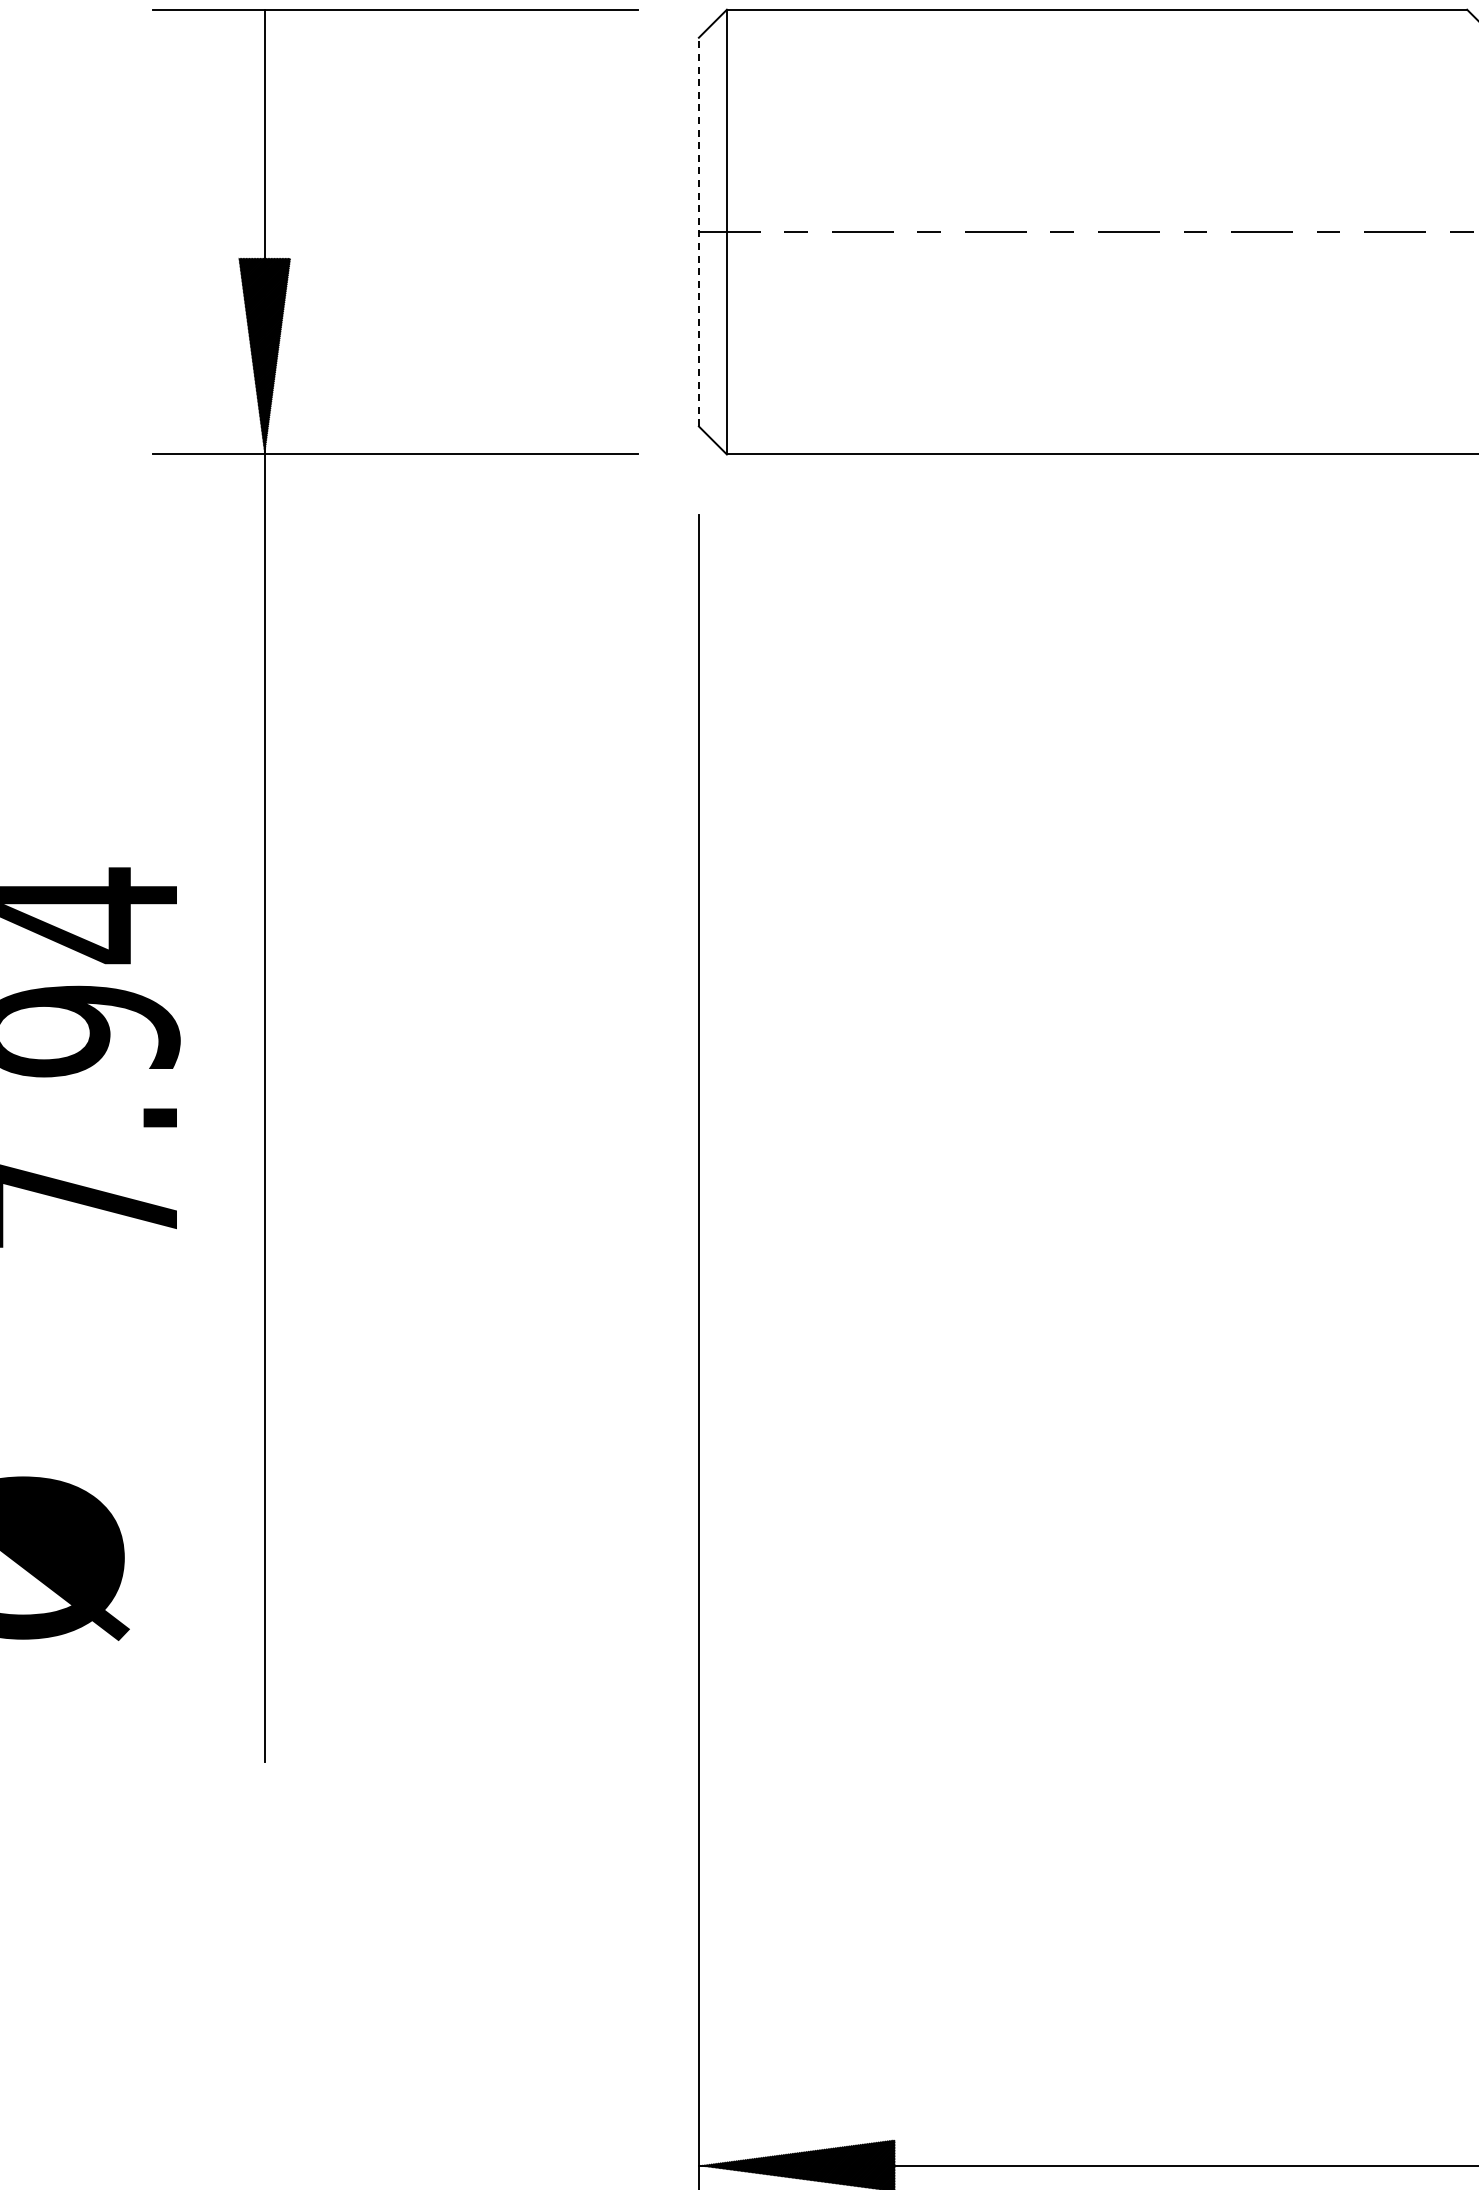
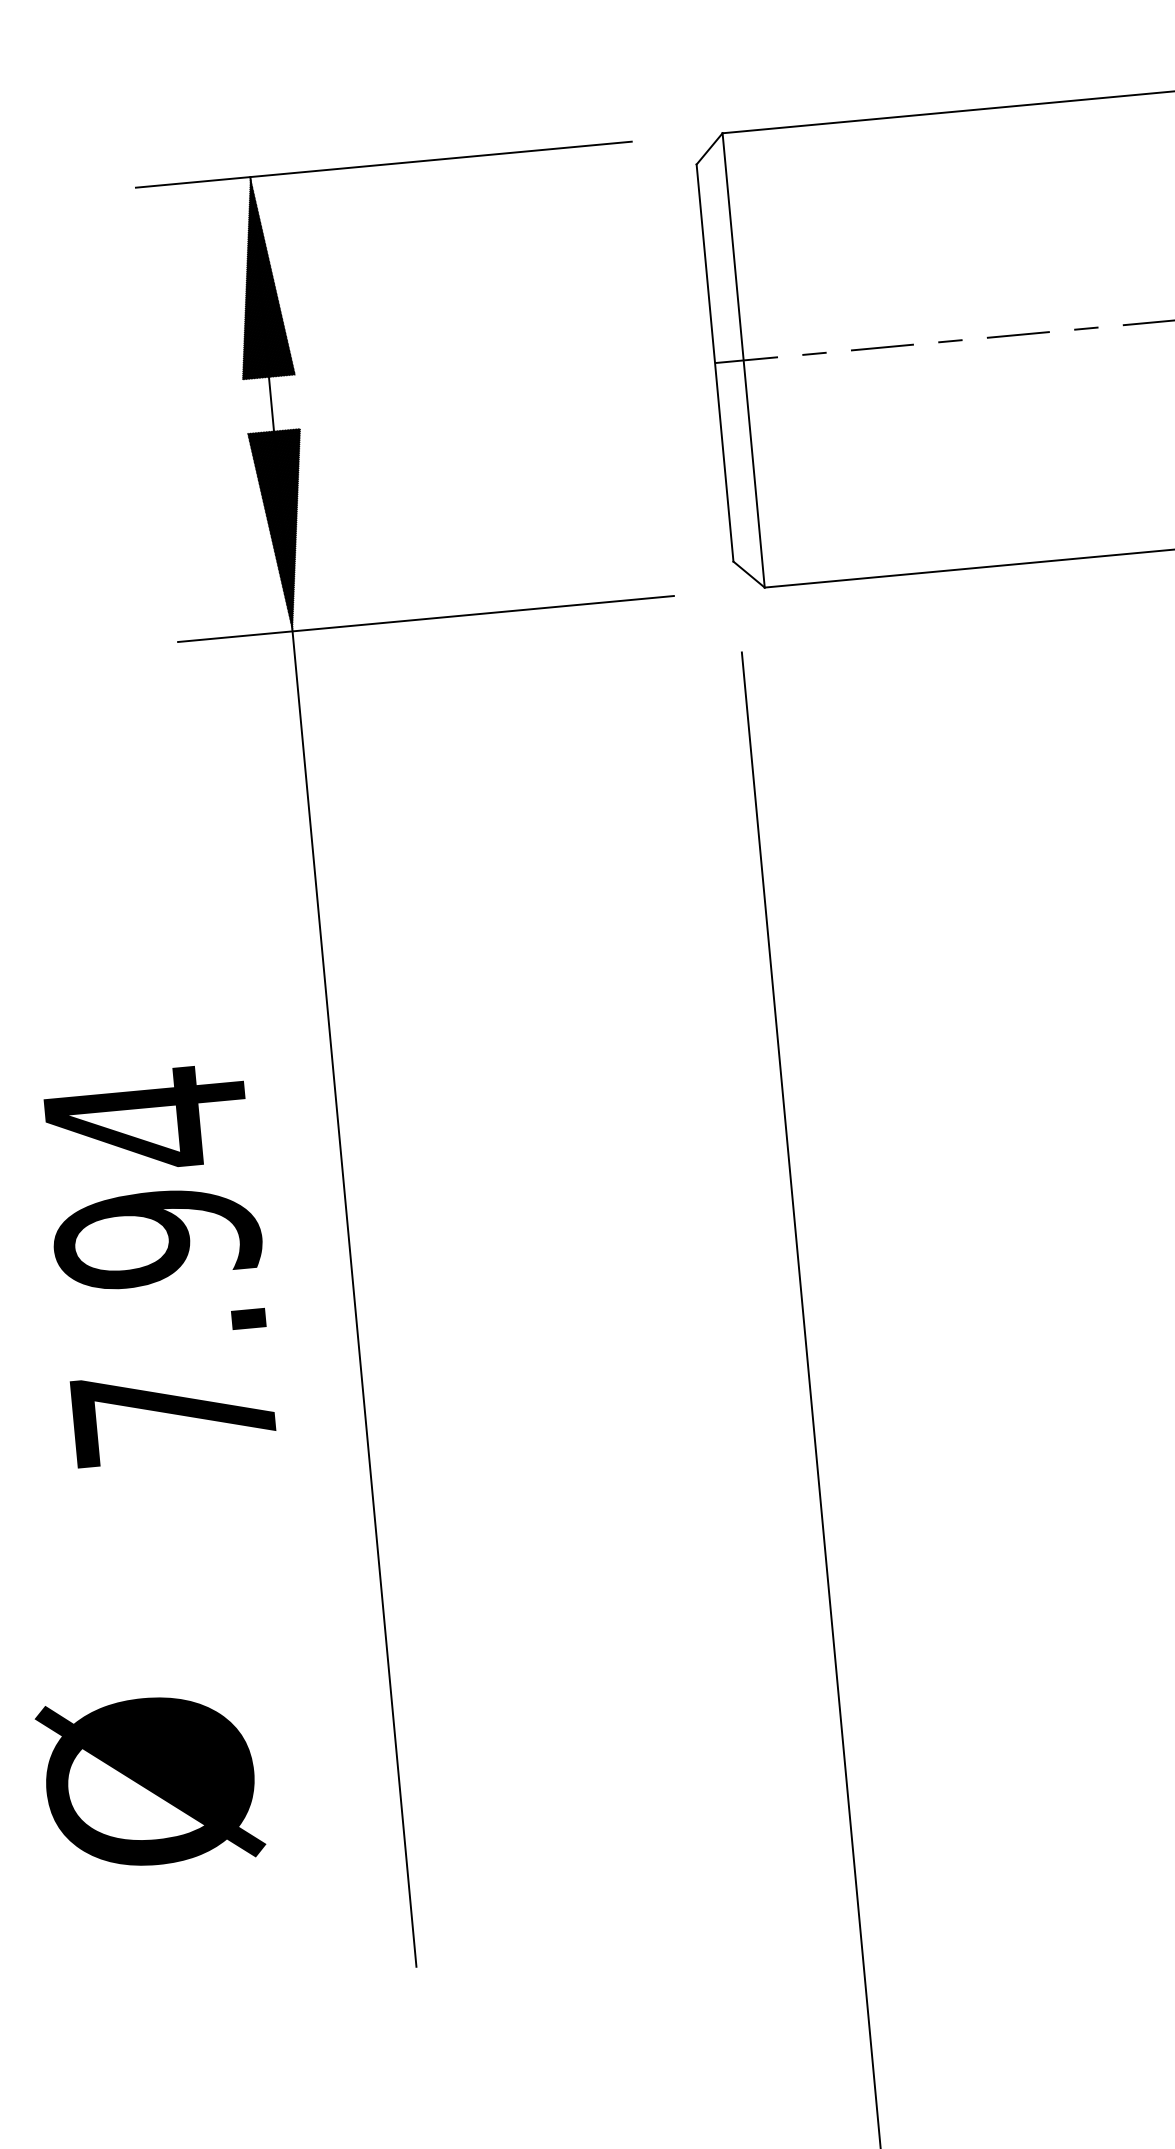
hatch: (264, 107) -> (259, 276), added
line: (698, 231) -> (714, 362), dashed -> solid

